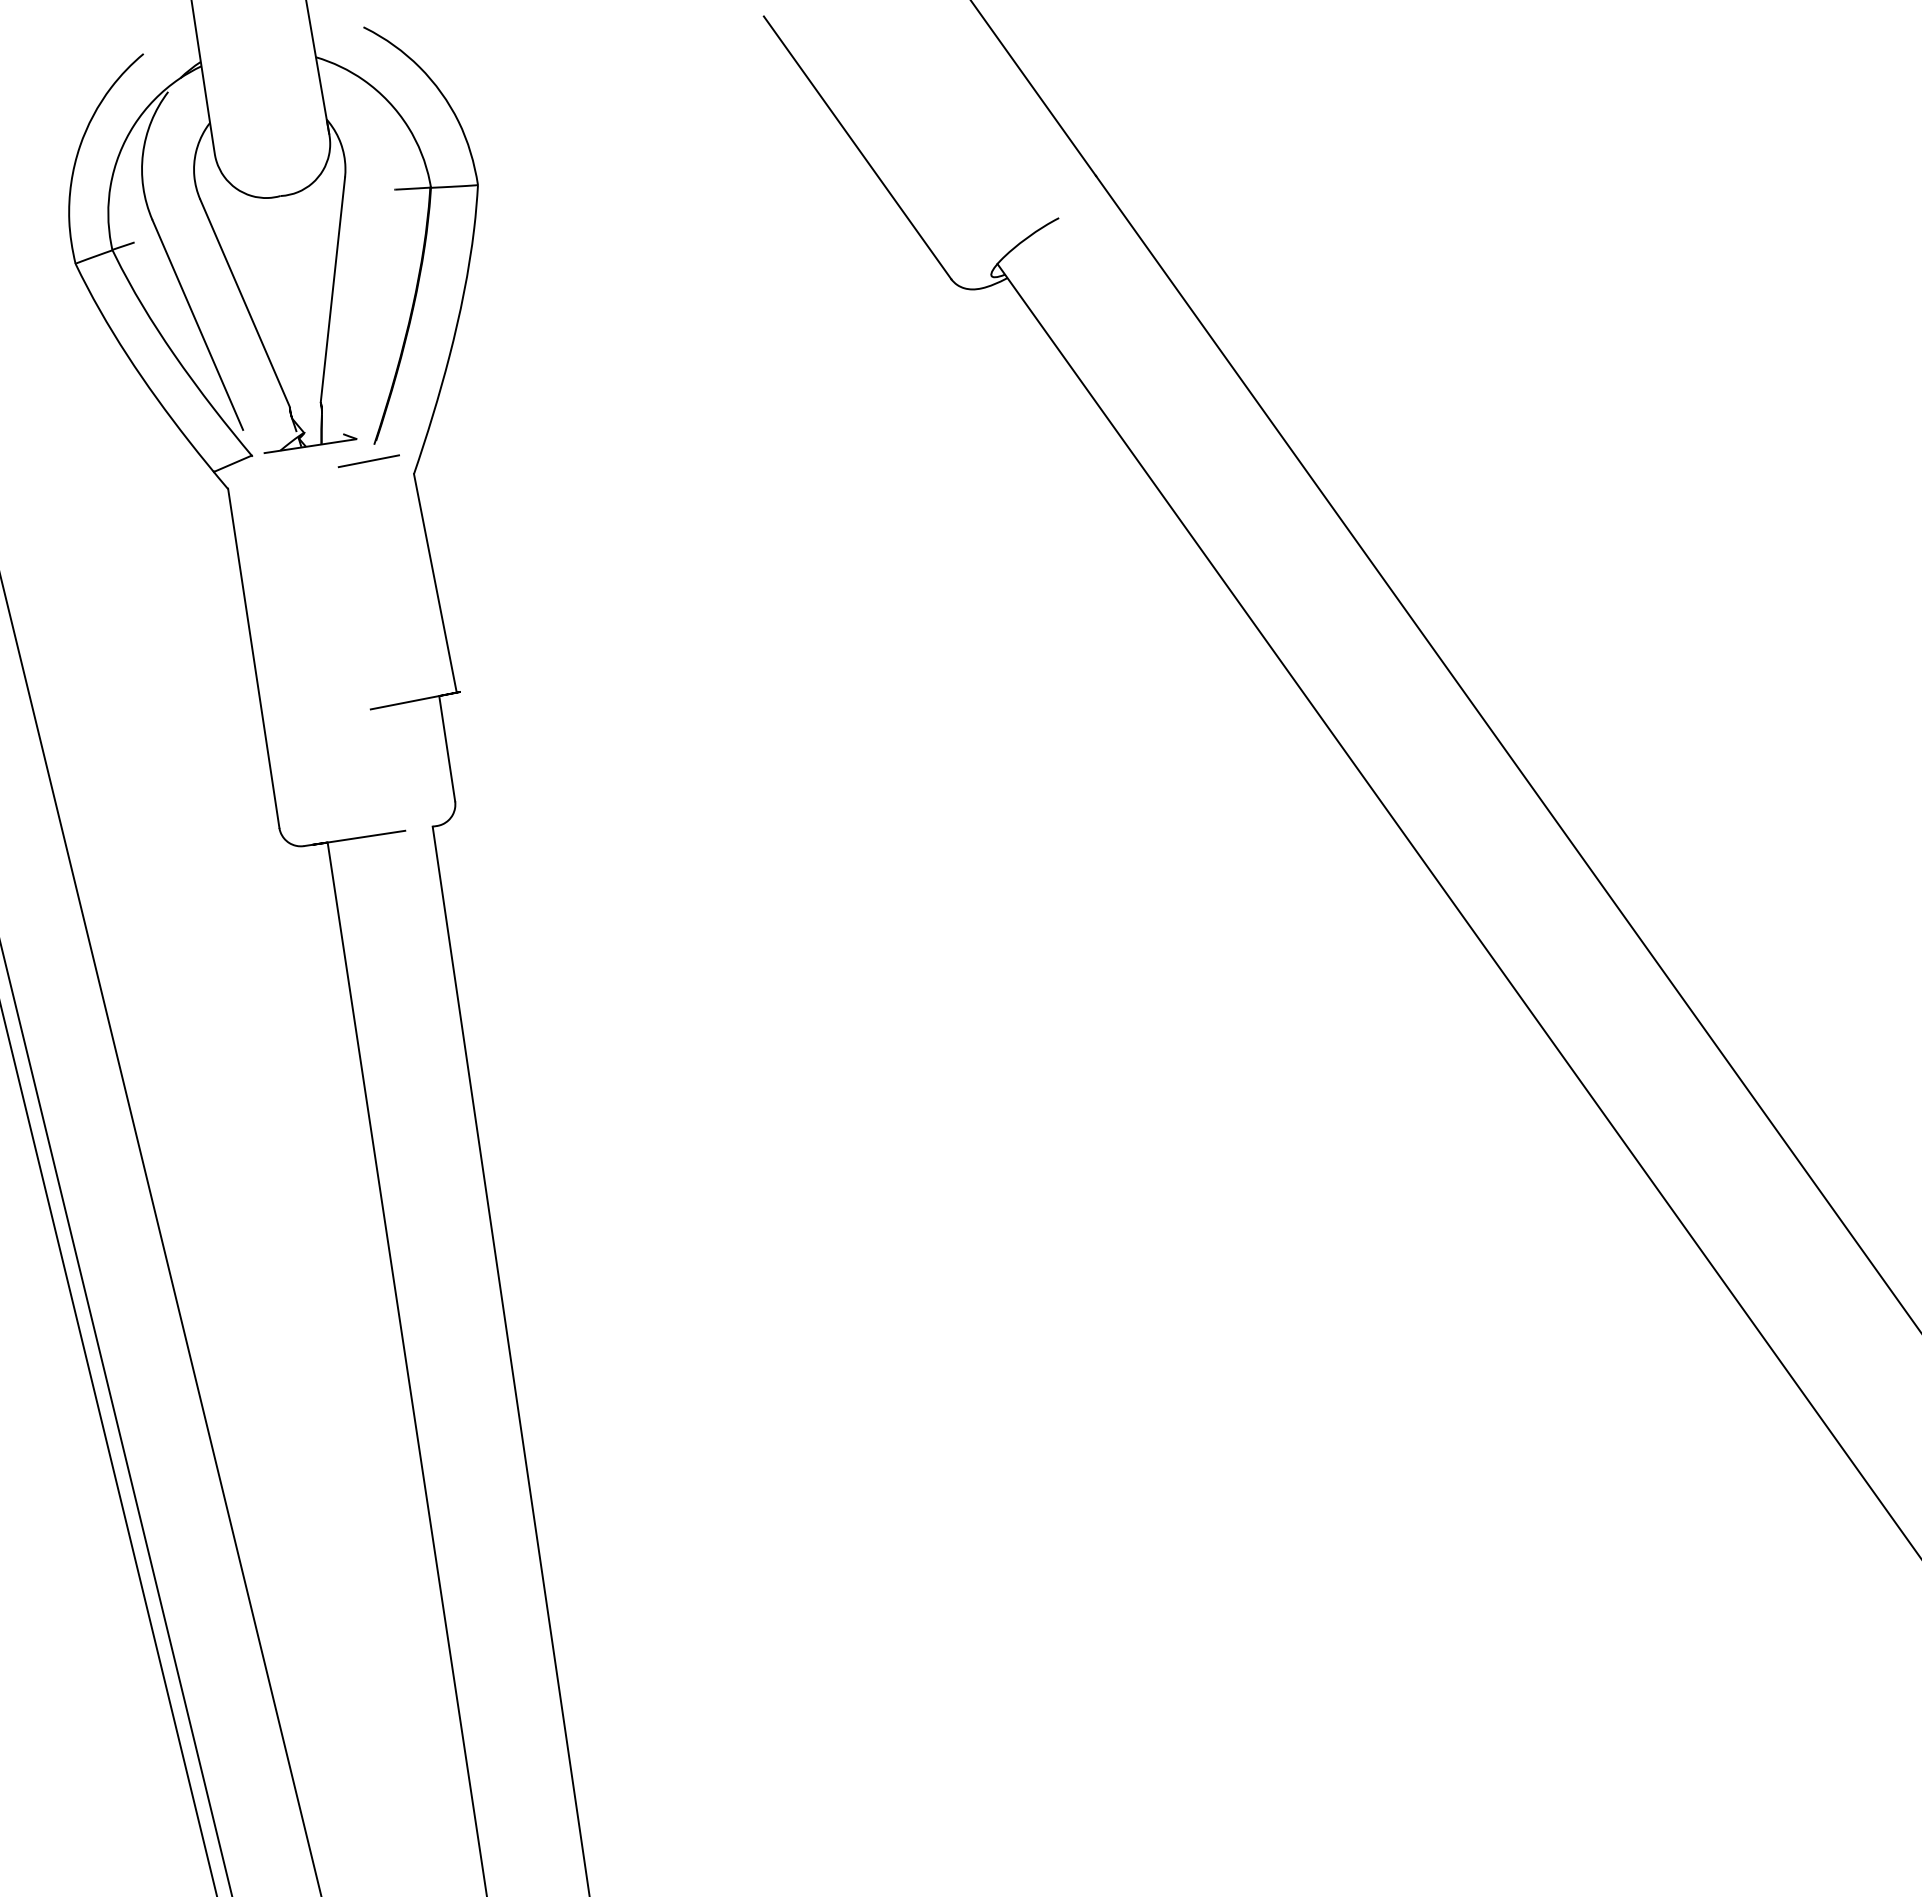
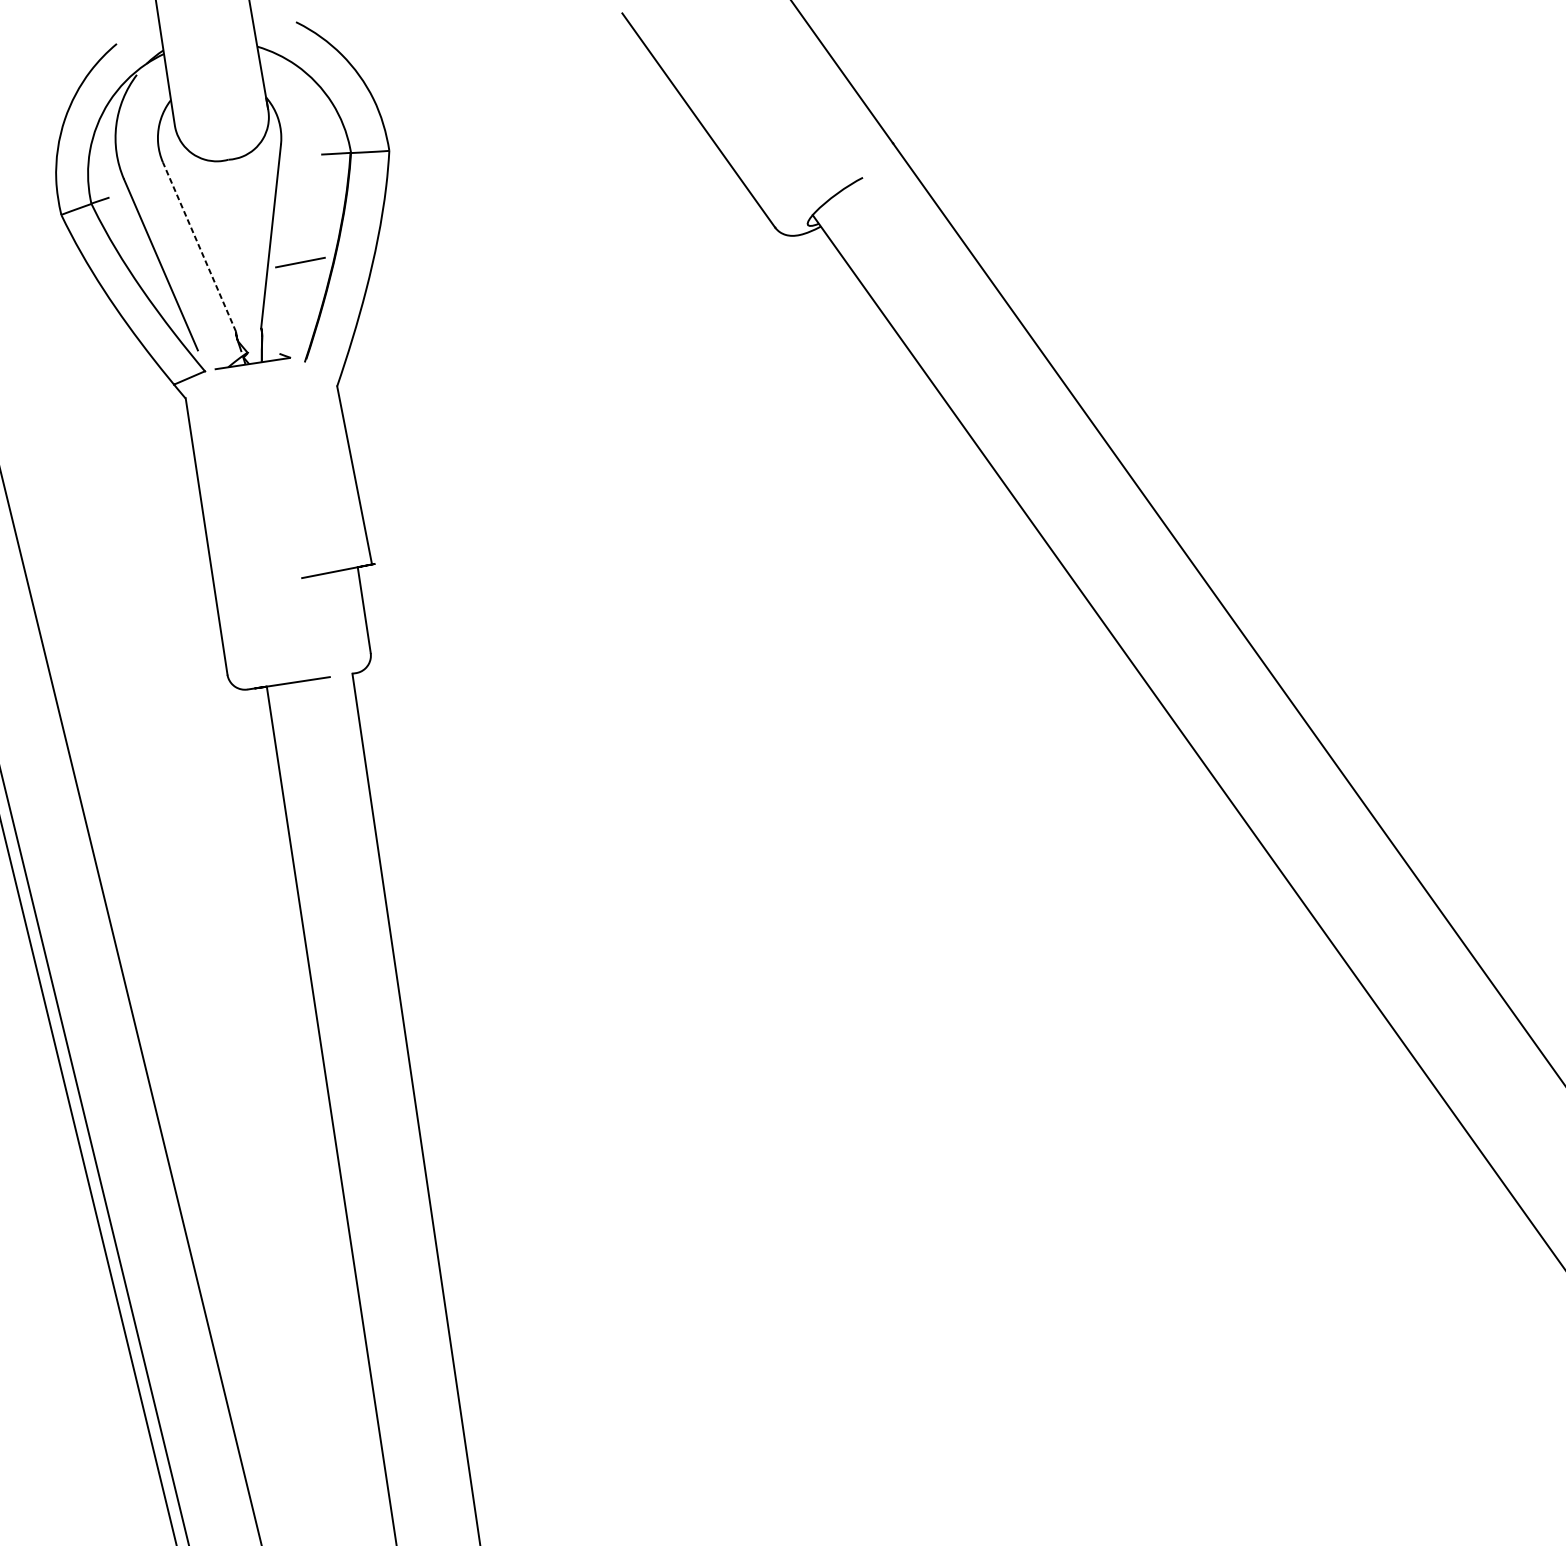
line: (244, 302) -> (199, 246), solid -> dashed
line: (368, 461) -> (300, 262), moved

